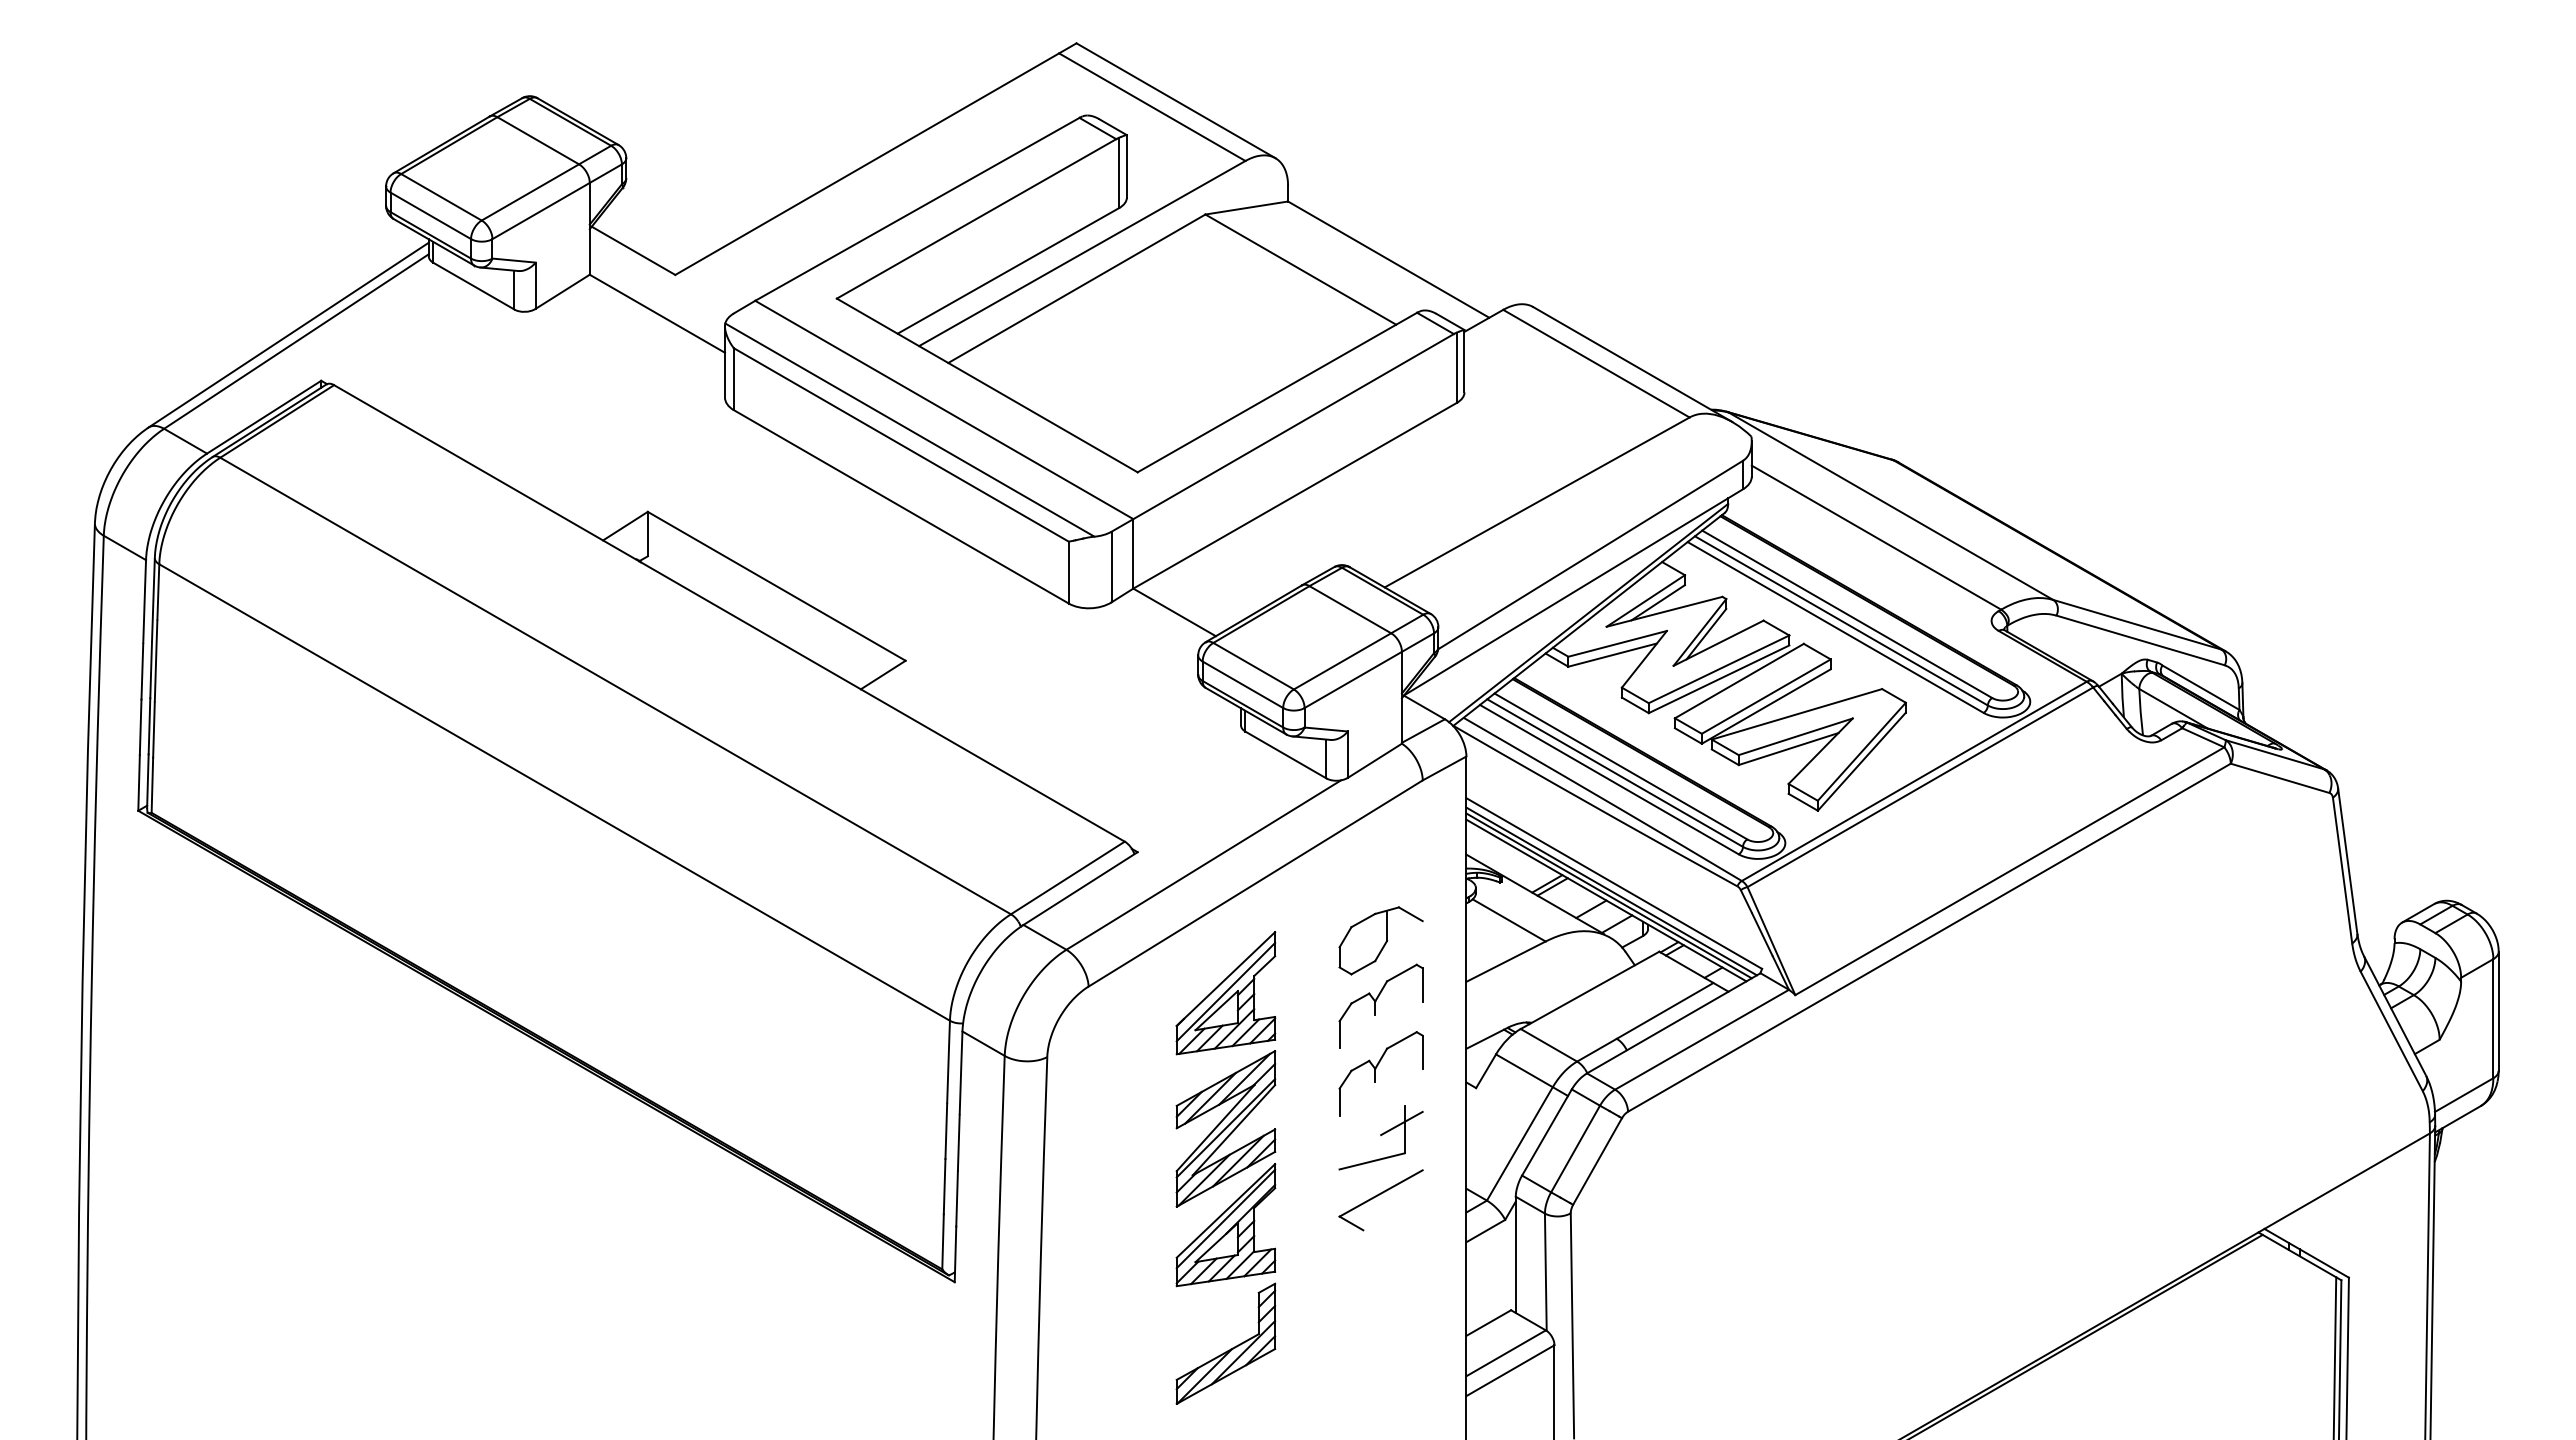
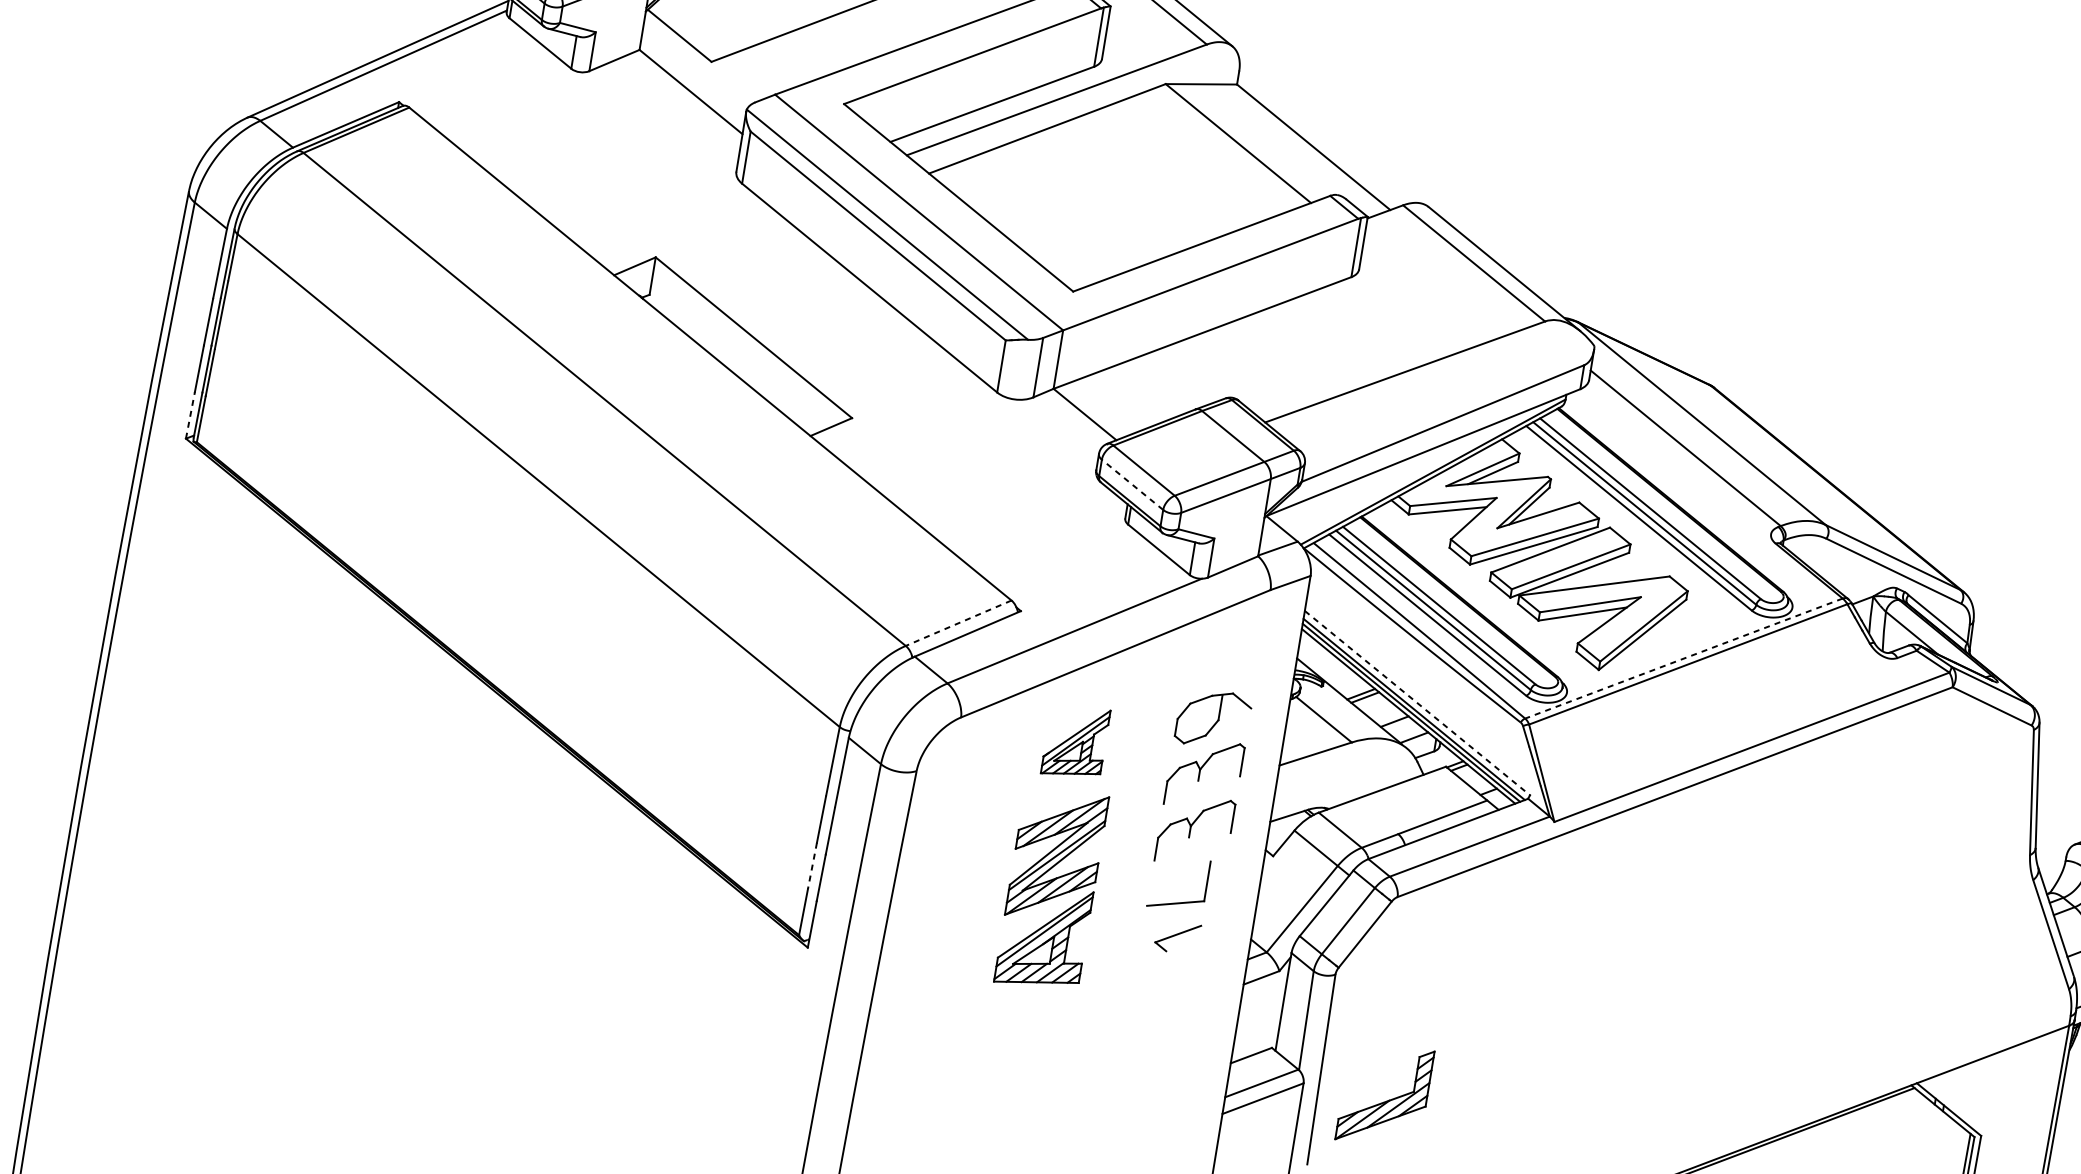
line: (1242, 684) -> (1132, 484), solid -> dashed
line: (1913, 781) -> (1683, 658), solid -> dashed
line: (139, 783) -> (190, 415), solid -> dashed
line: (1067, 877) -> (958, 622), solid -> dashed
line: (1614, 883) -> (1417, 703), solid -> dashed
part: (1225, 993) -> (1075, 742), size x0.7
line: (1401, 1123) -> (1205, 875), removed
line: (944, 1186) -> (812, 865), solid -> dashed
part: (1380, 1200) -> (1177, 937), size x0.6
part: (1230, 1348) -> (1388, 1099), moved

